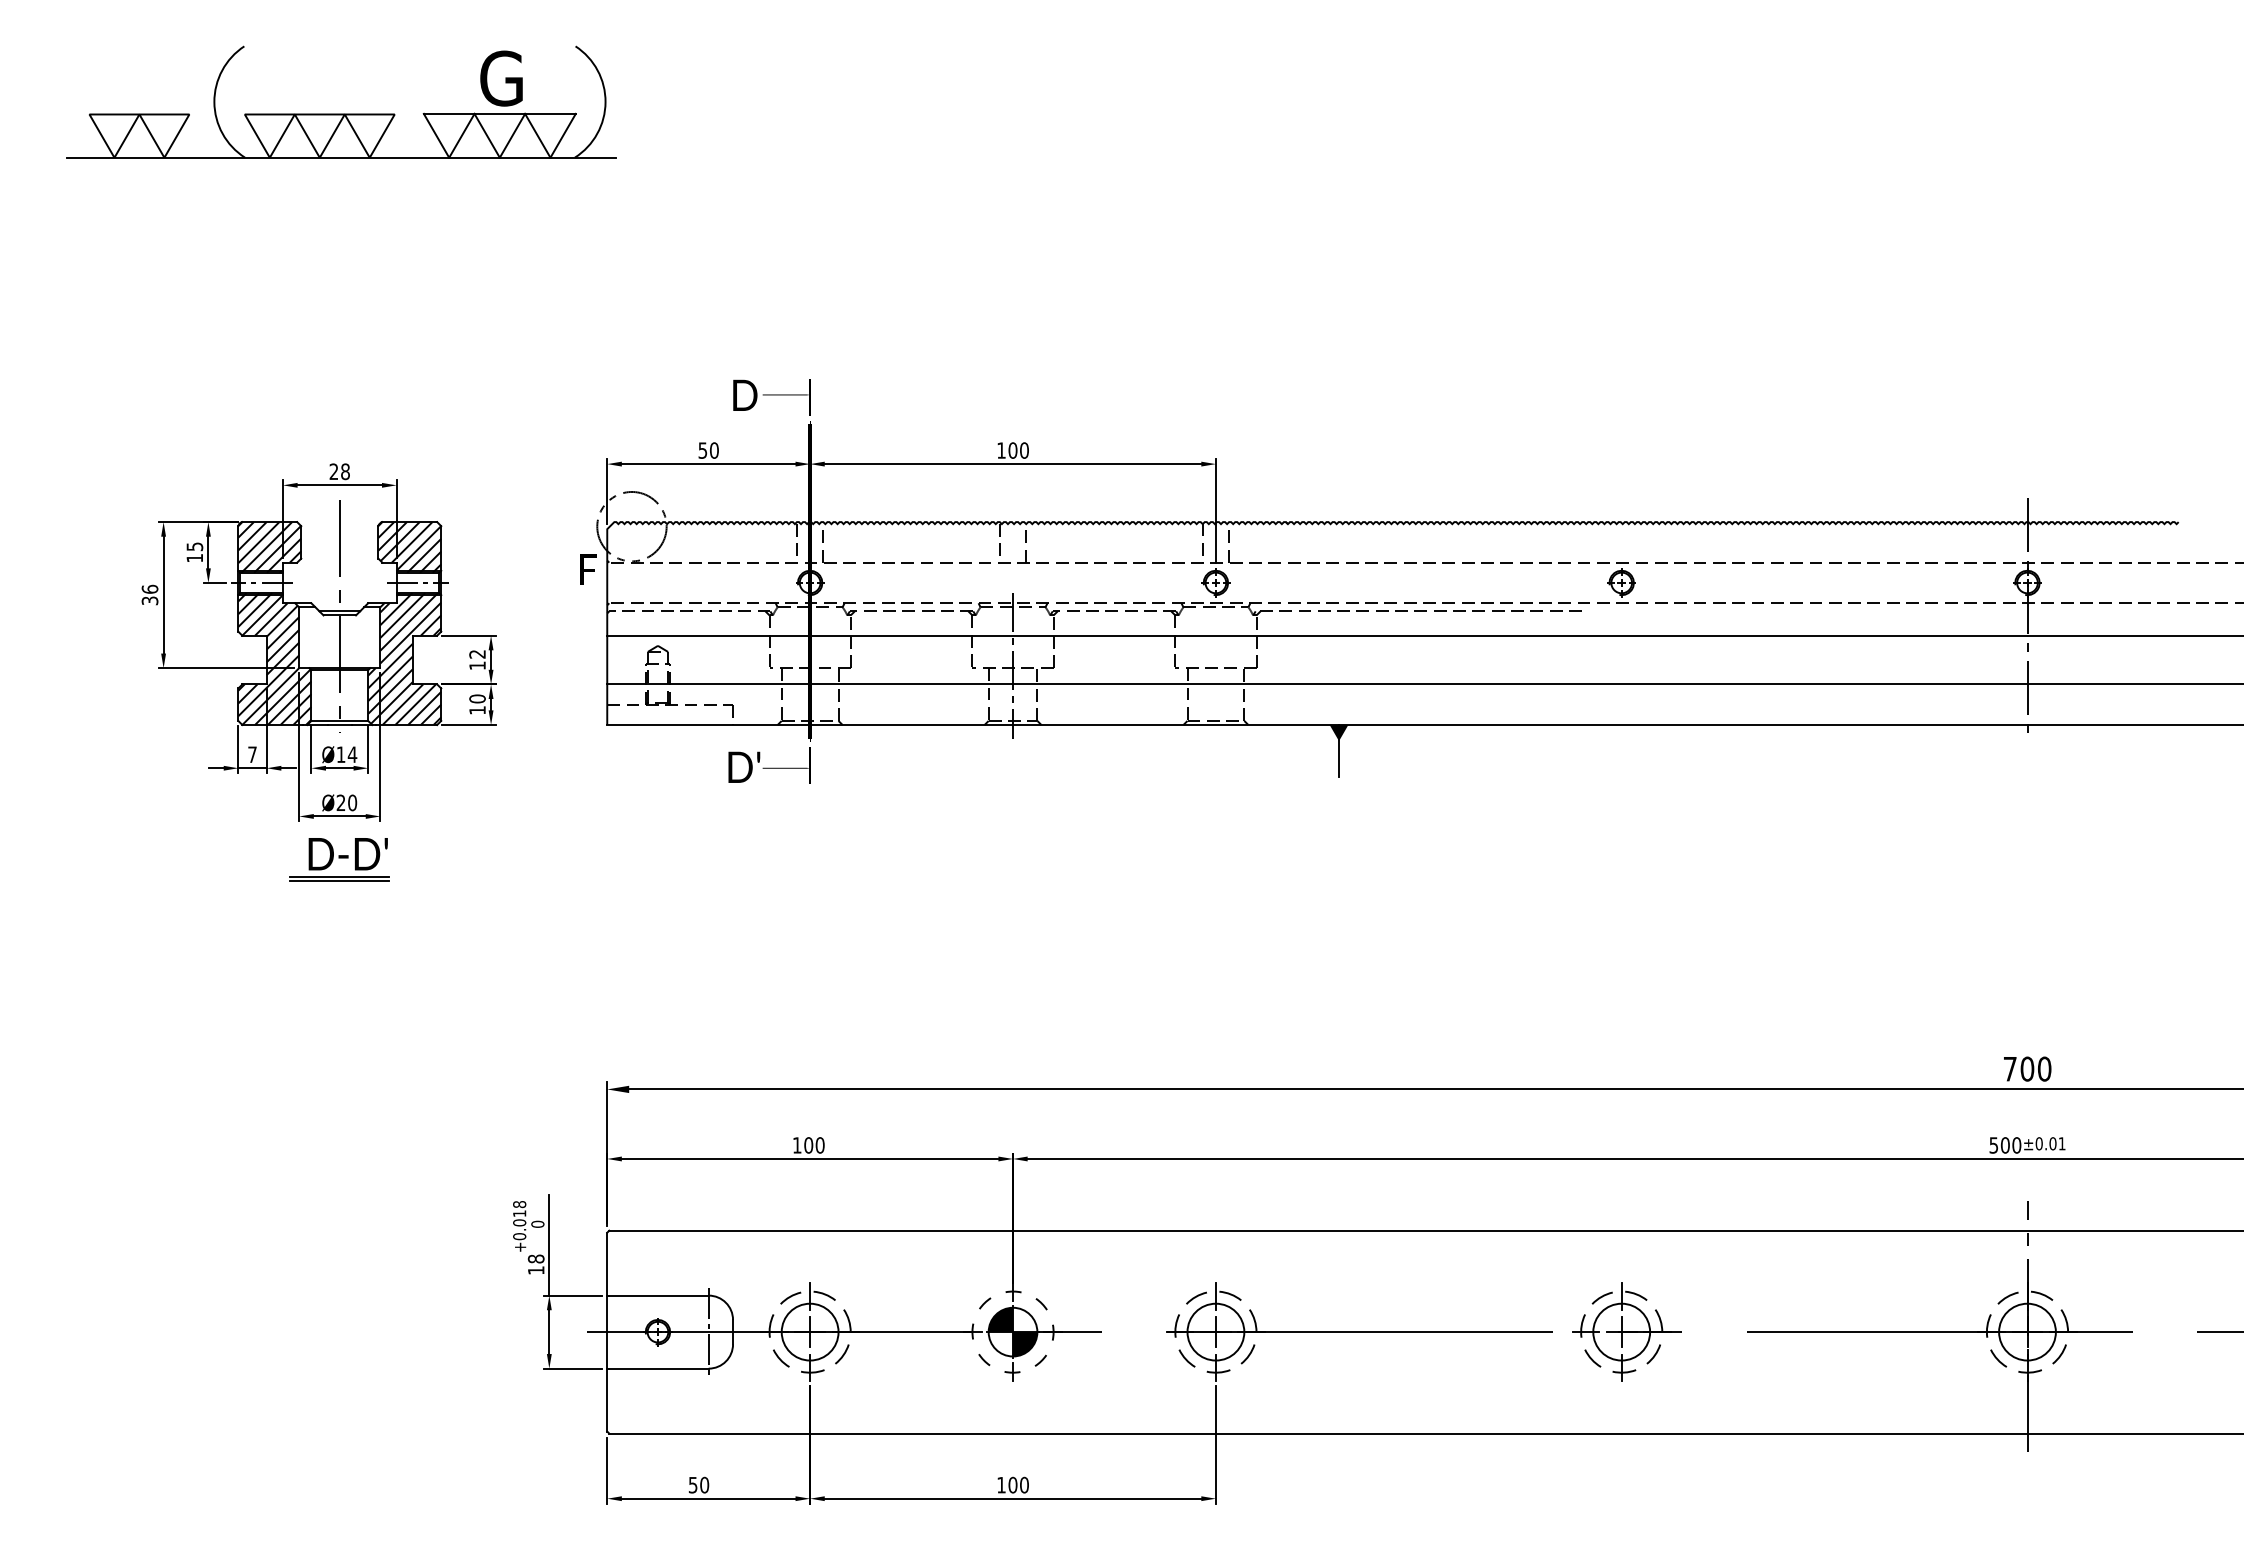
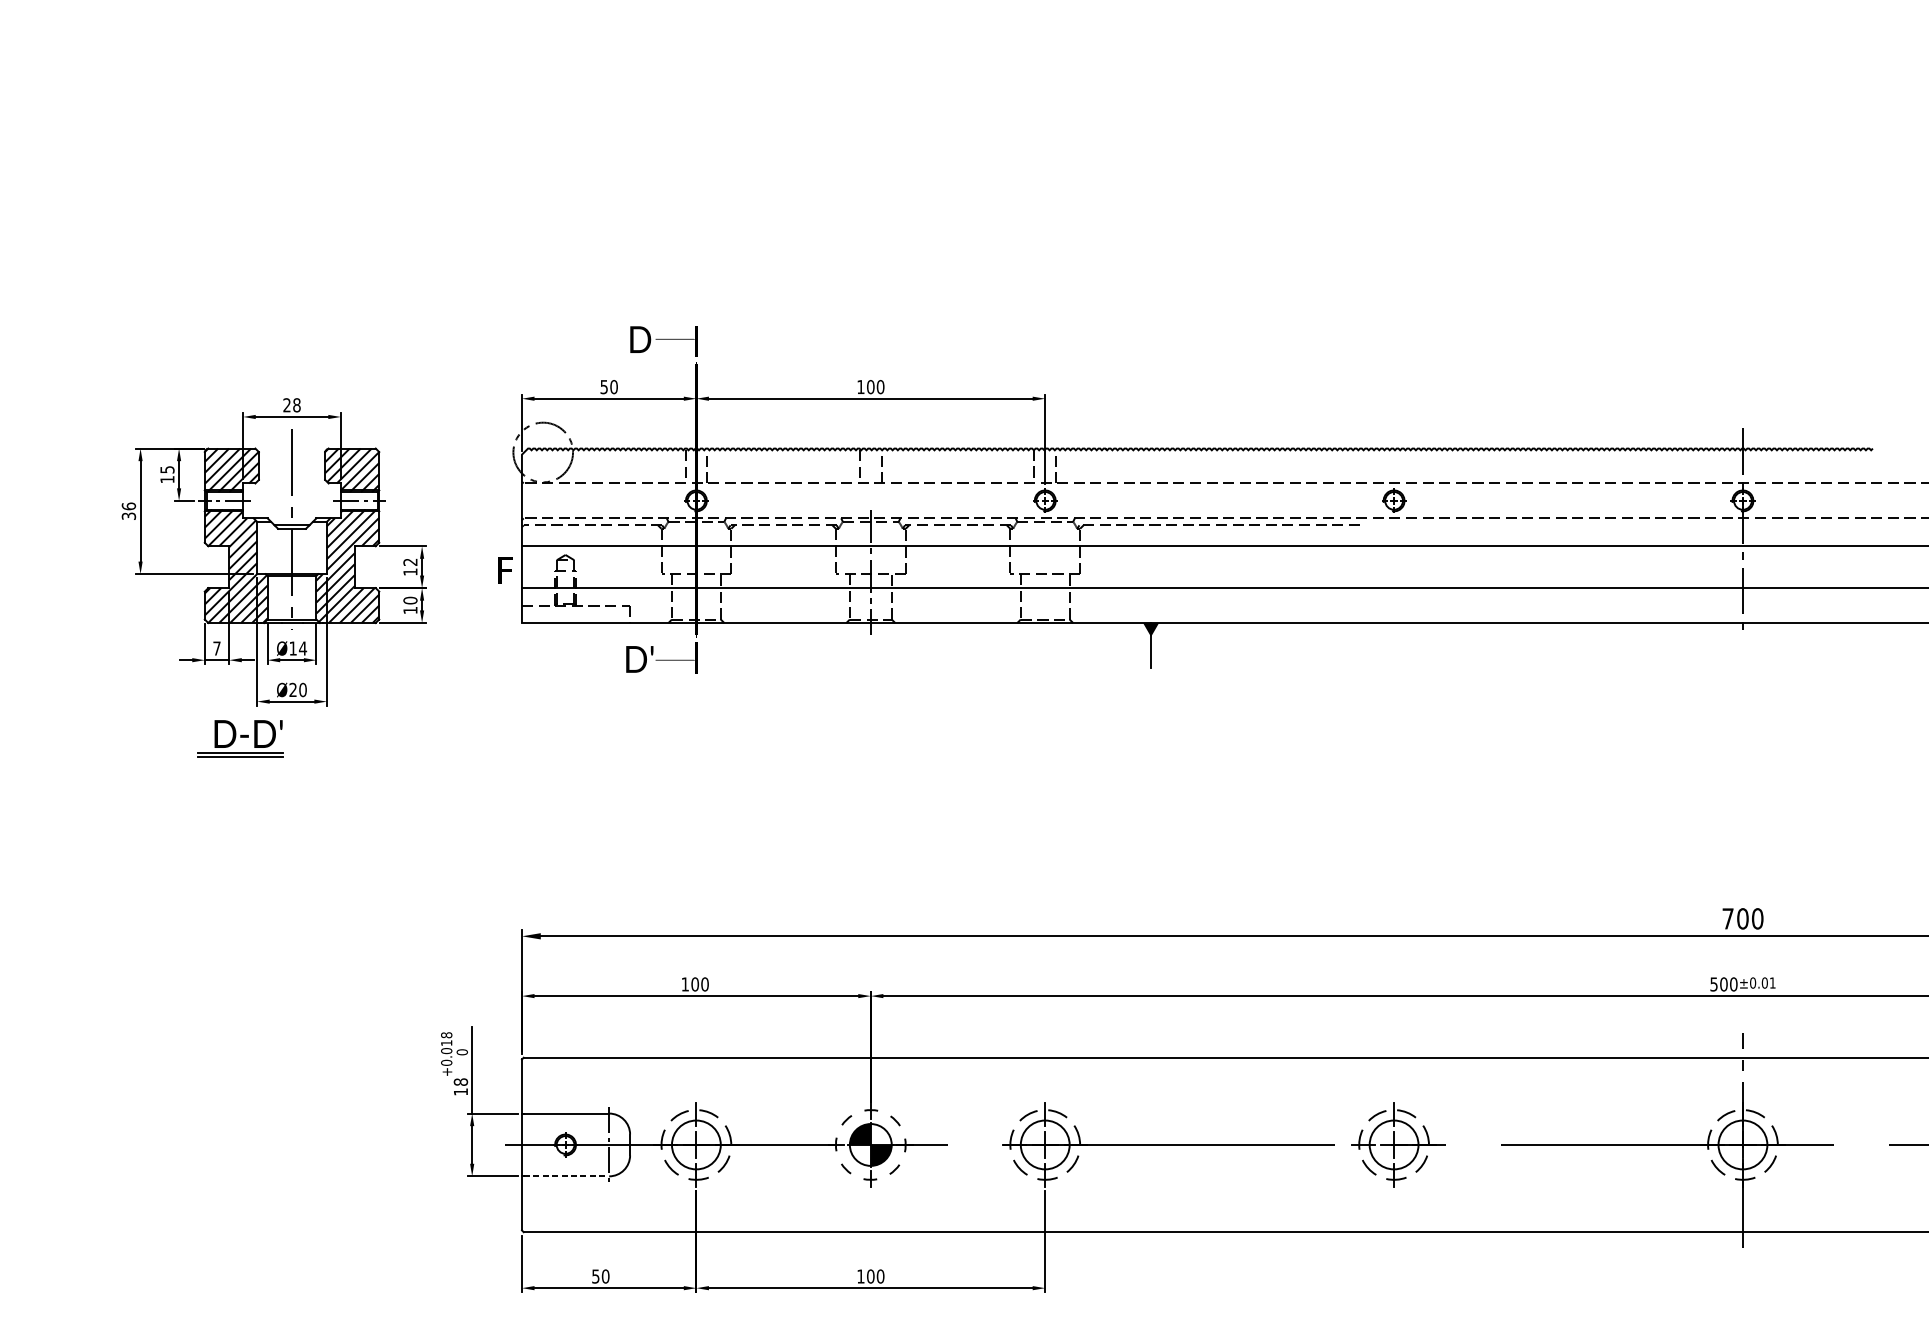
part: (341, 113) -> (293, 97), removed
text: (588, 569) -> (505, 570), moved
part: (339, 859) -> (241, 738), moved
line: (658, 1368) -> (566, 1176), solid -> dashed

